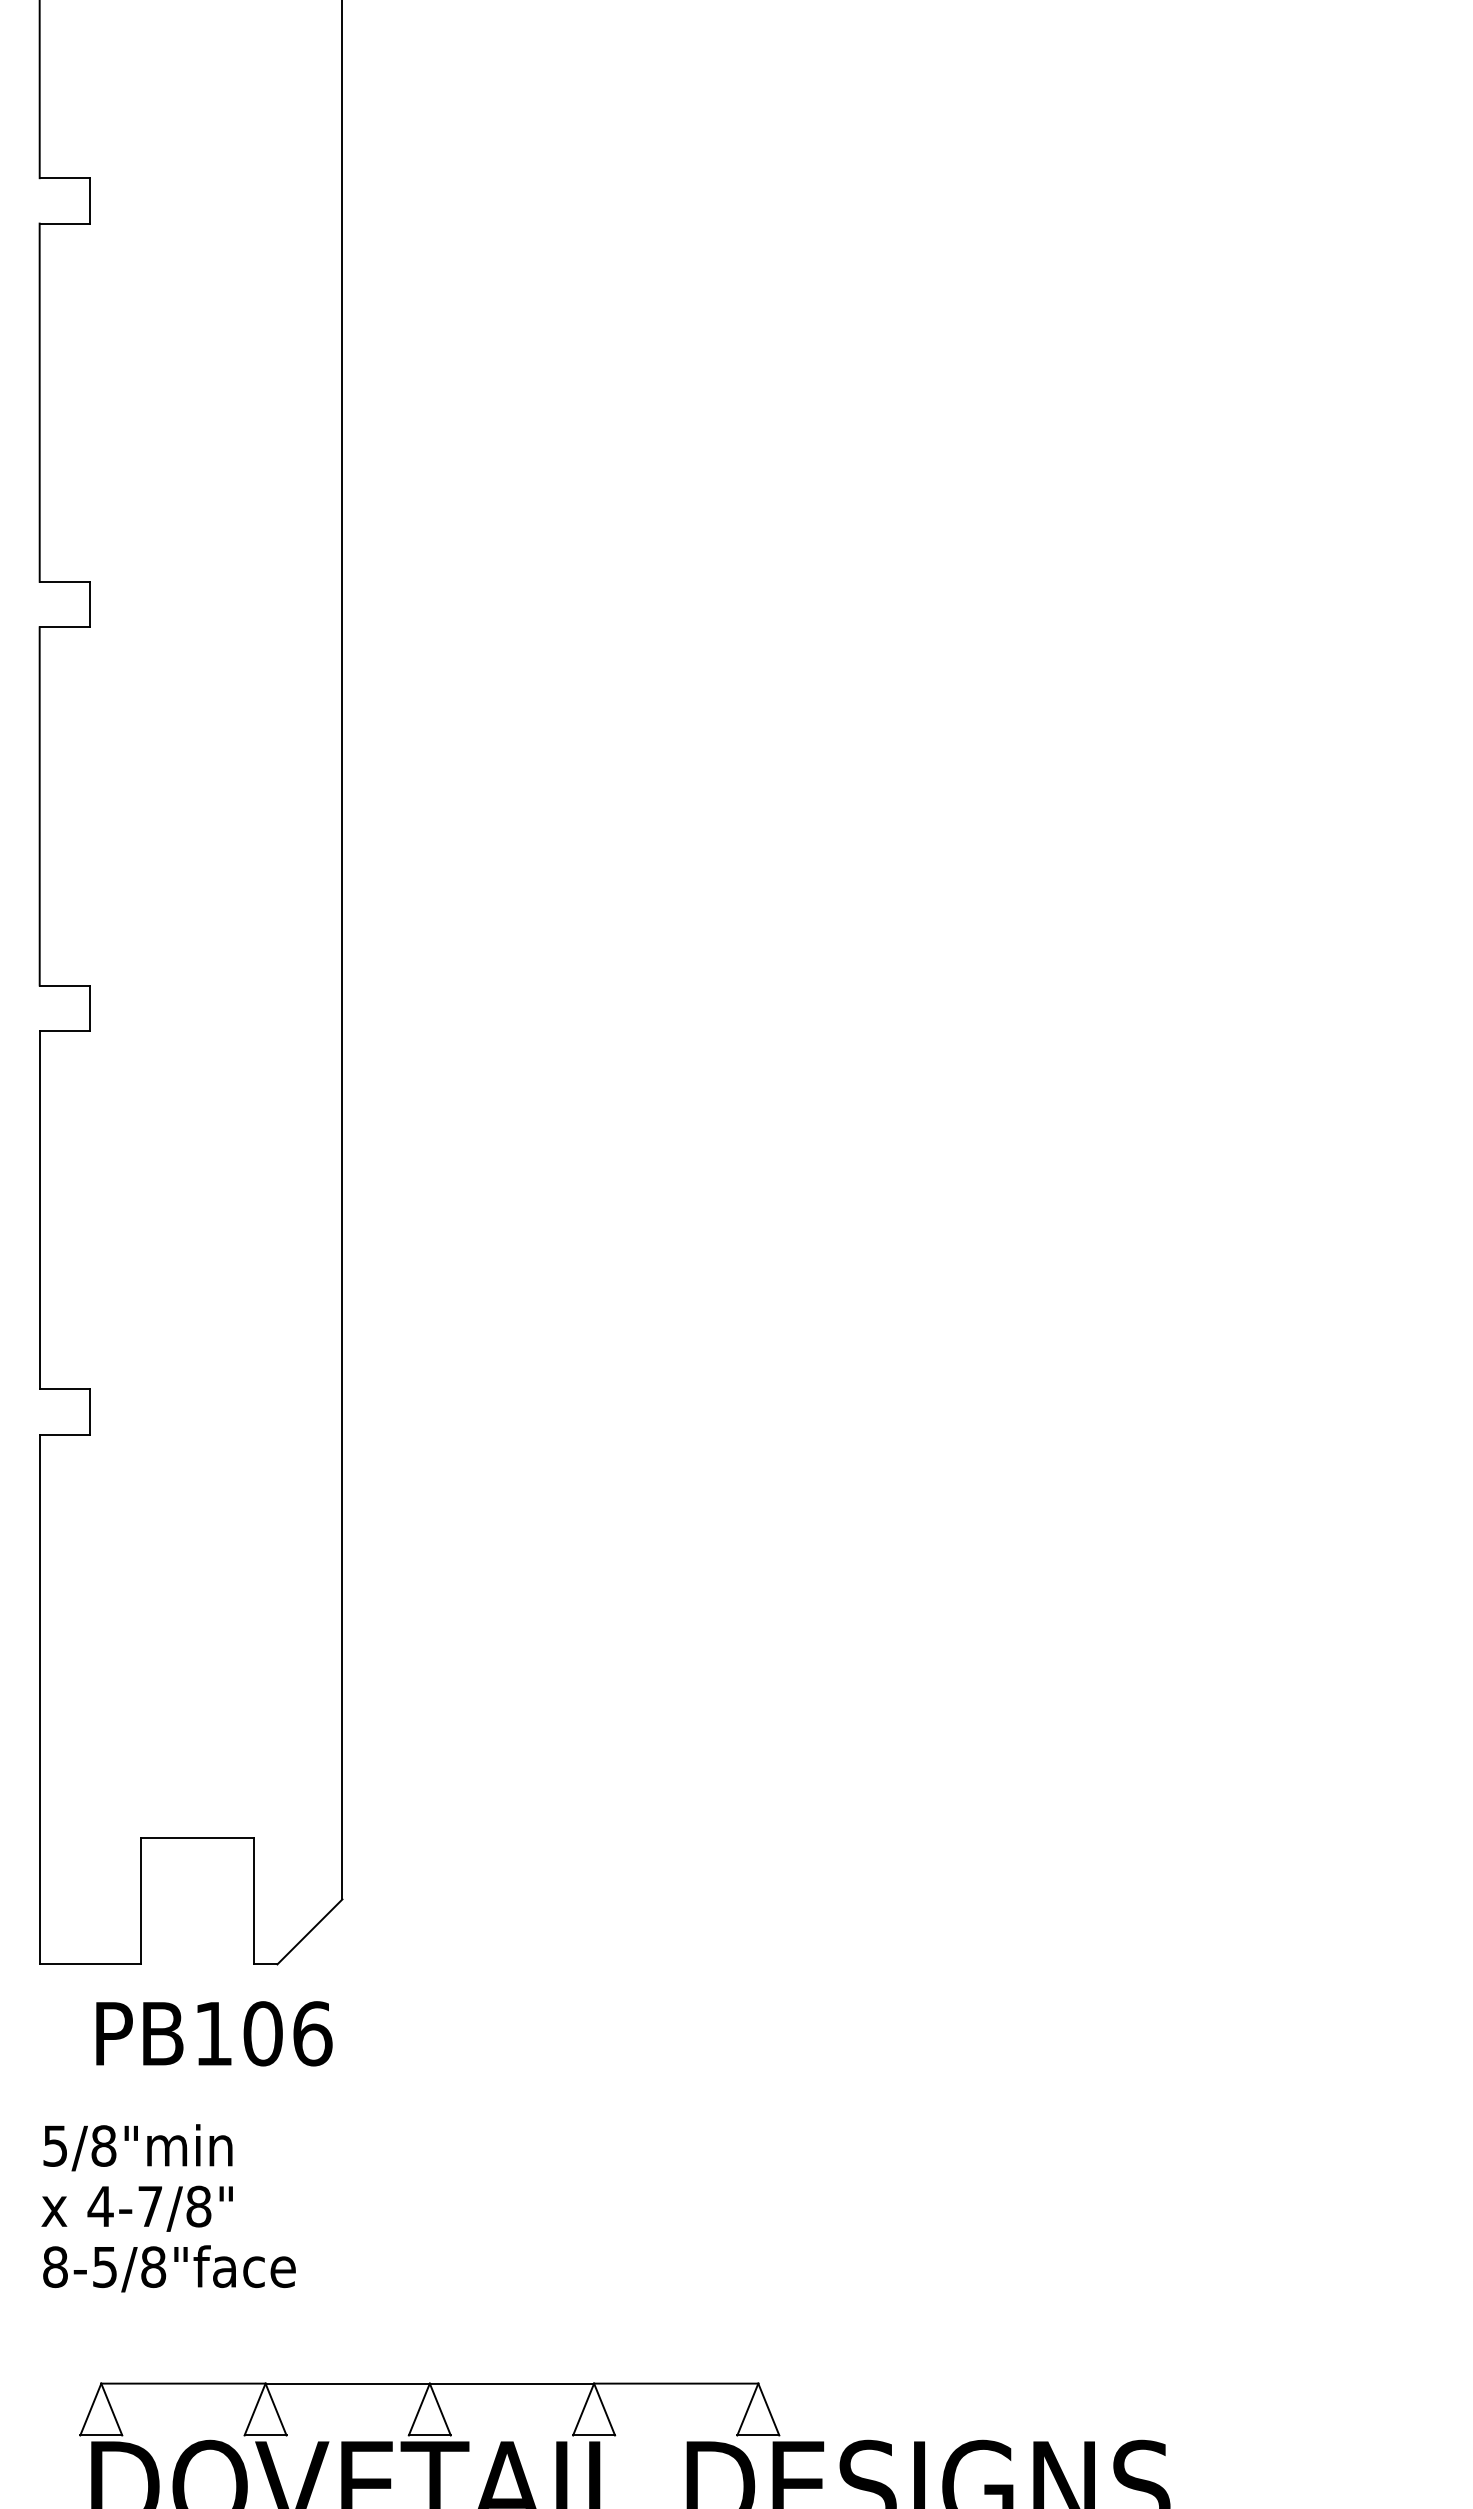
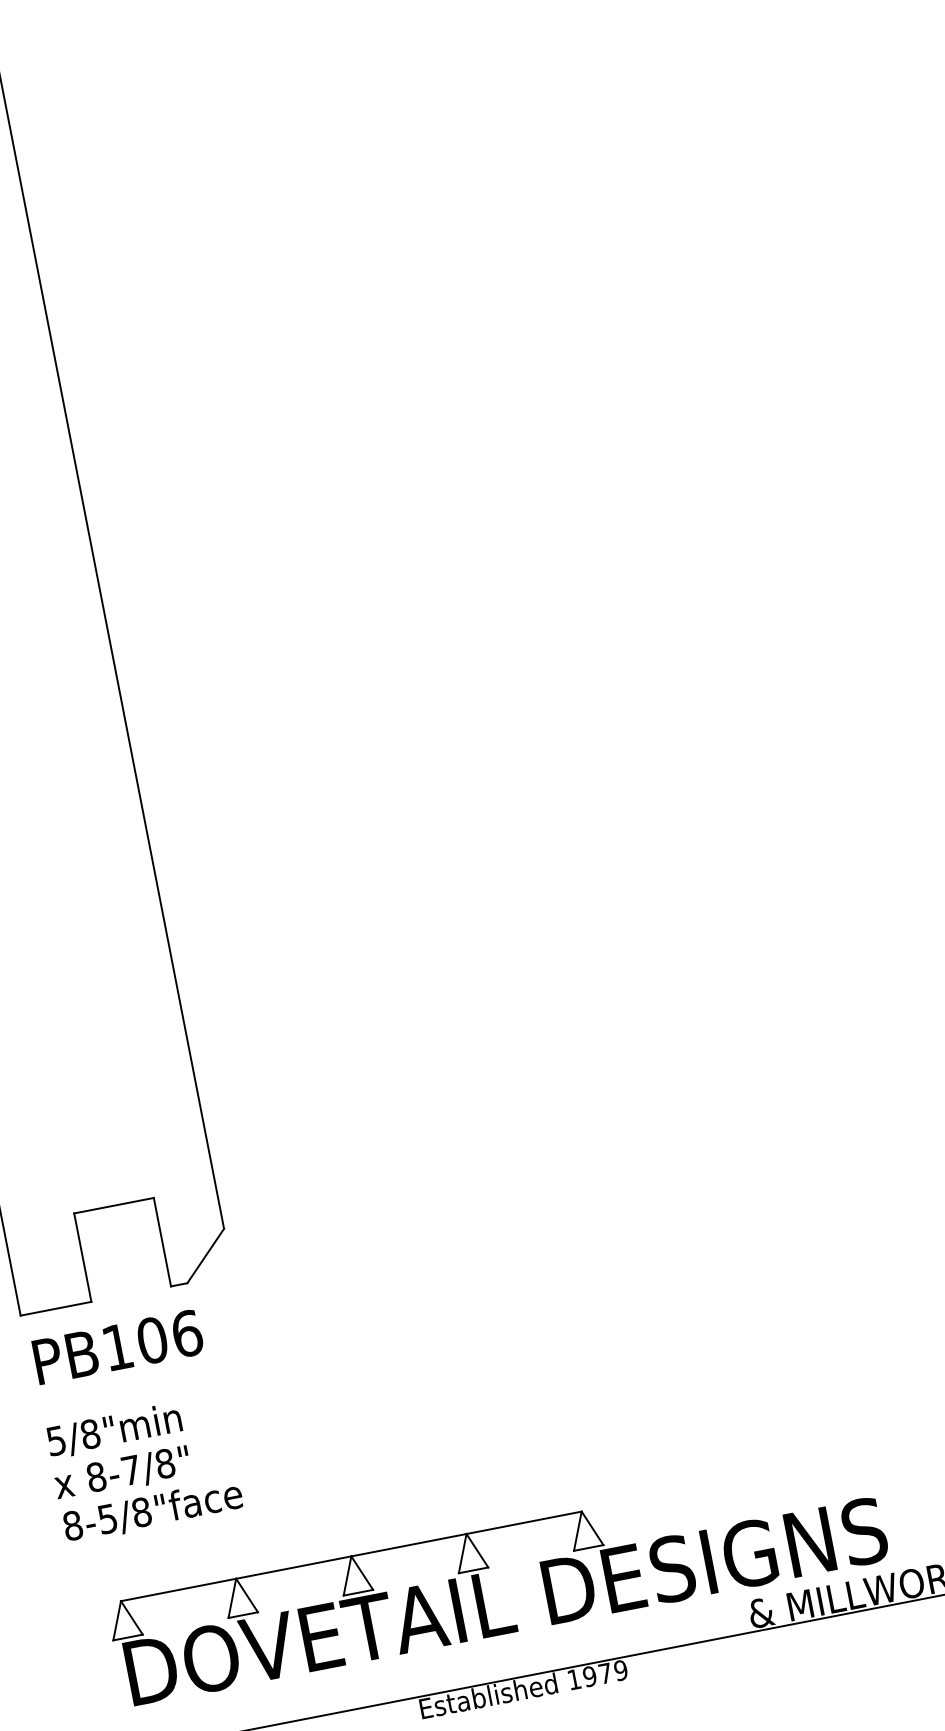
text: (214, 2033) -> (118, 1346), moved
text: (100, 2206) -> (96, 1477), 4-7/8" -> 8-7/8"

